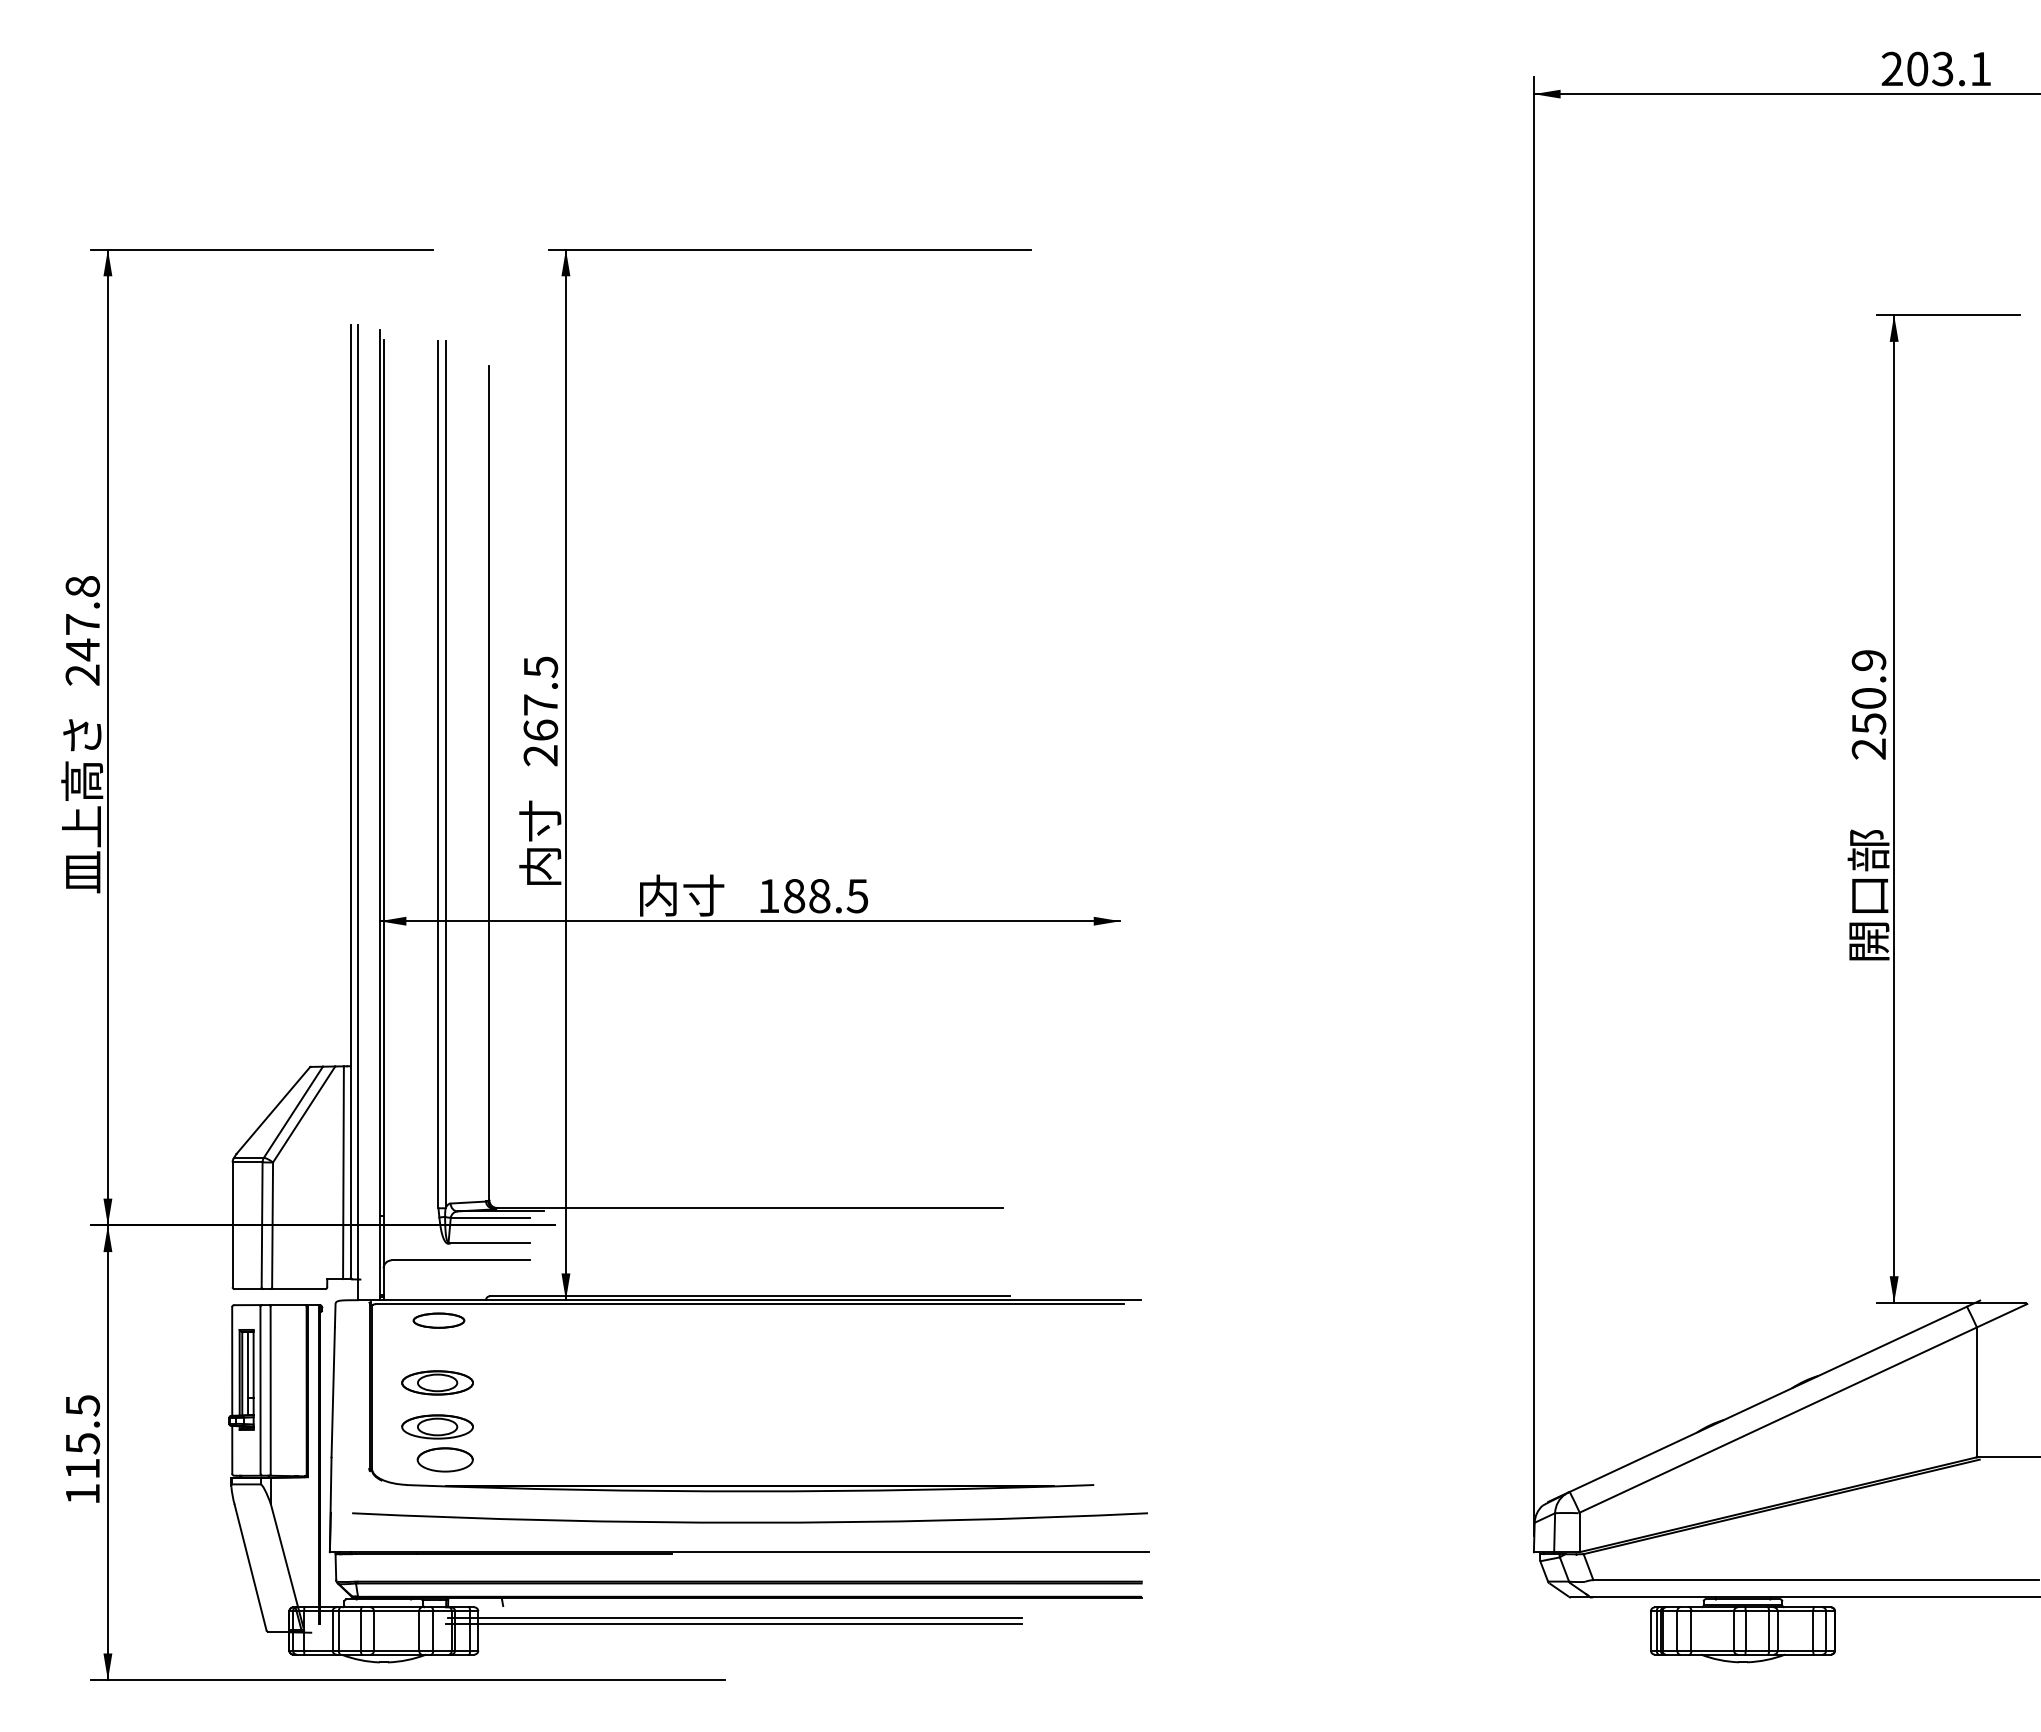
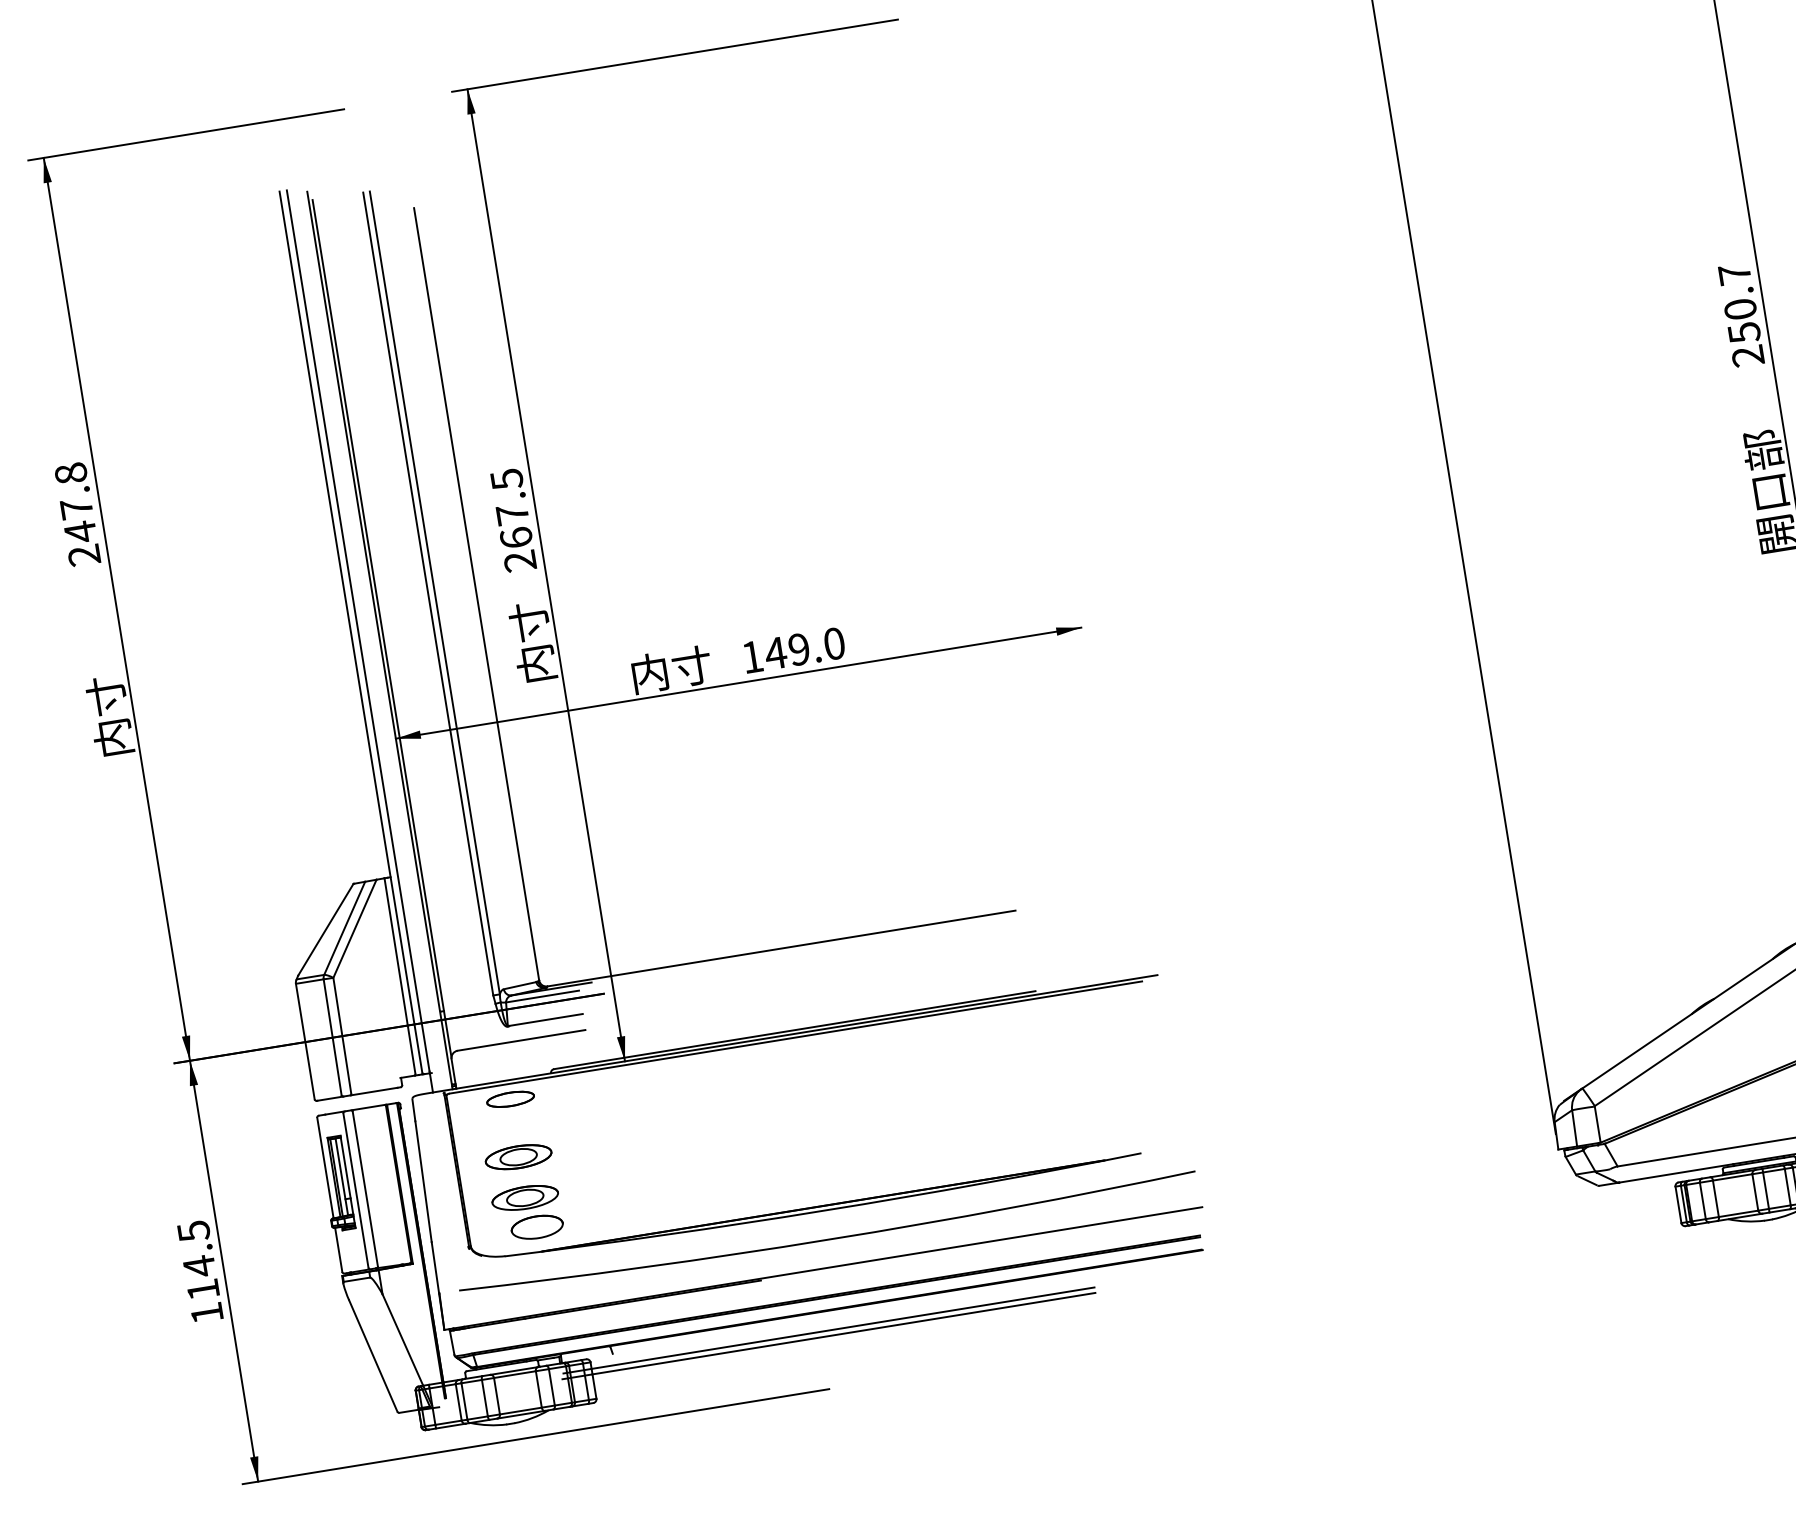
text: (1868, 660) -> (1734, 274), 250.9 -> 250.7
text: (82, 806) -> (103, 677), 皿上高さ -> 内寸
text: (825, 895) -> (804, 648), 188.5 -> 149.0
text: (83, 1443) -> (200, 1266), 115.5 -> 114.5

